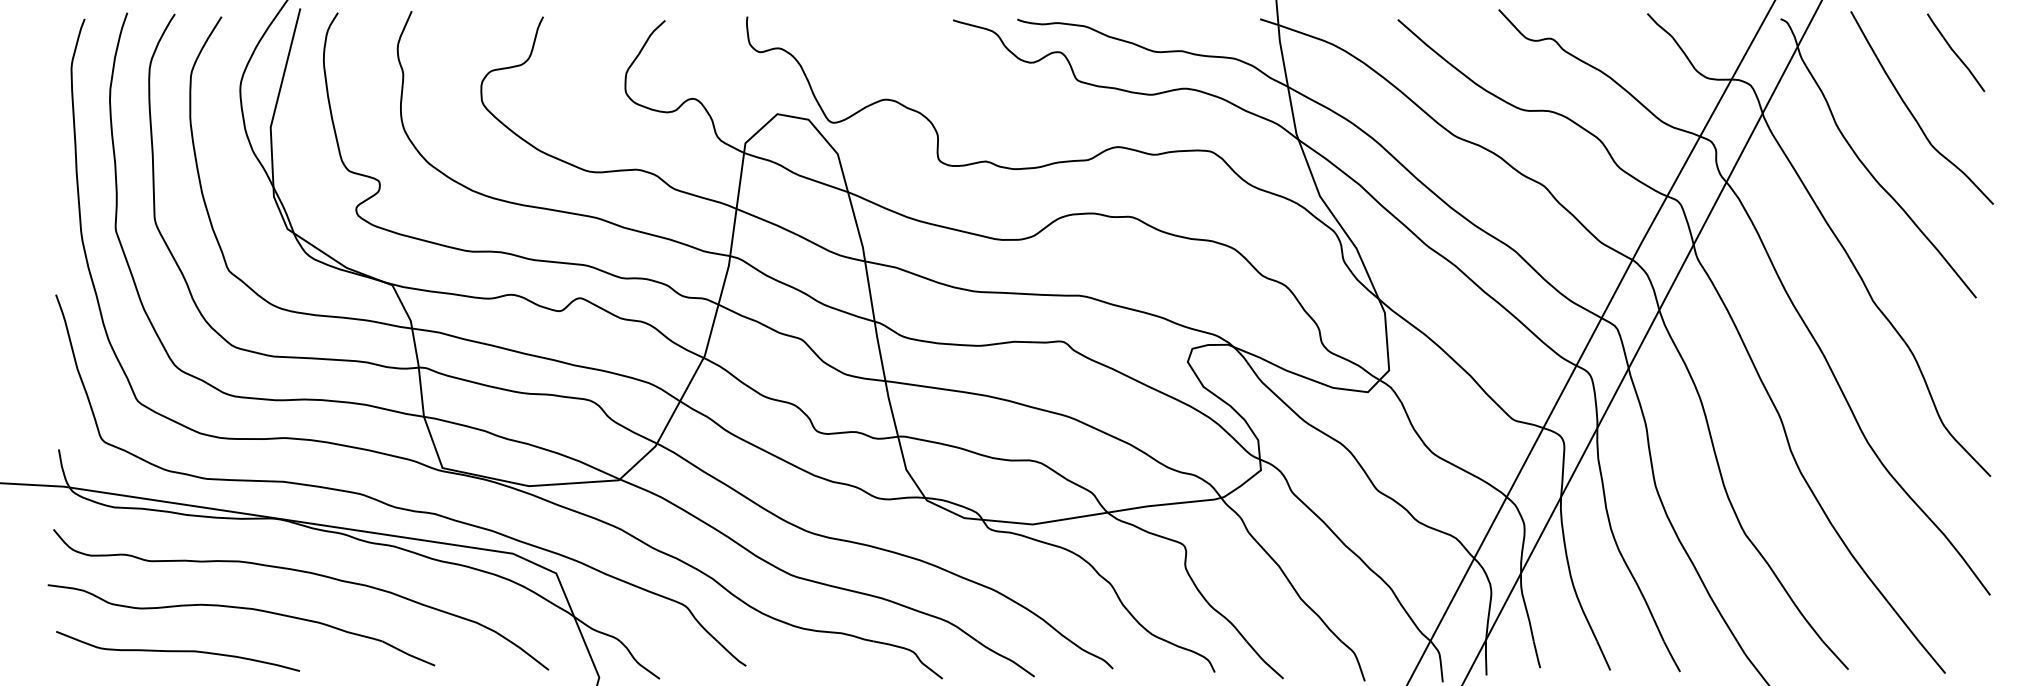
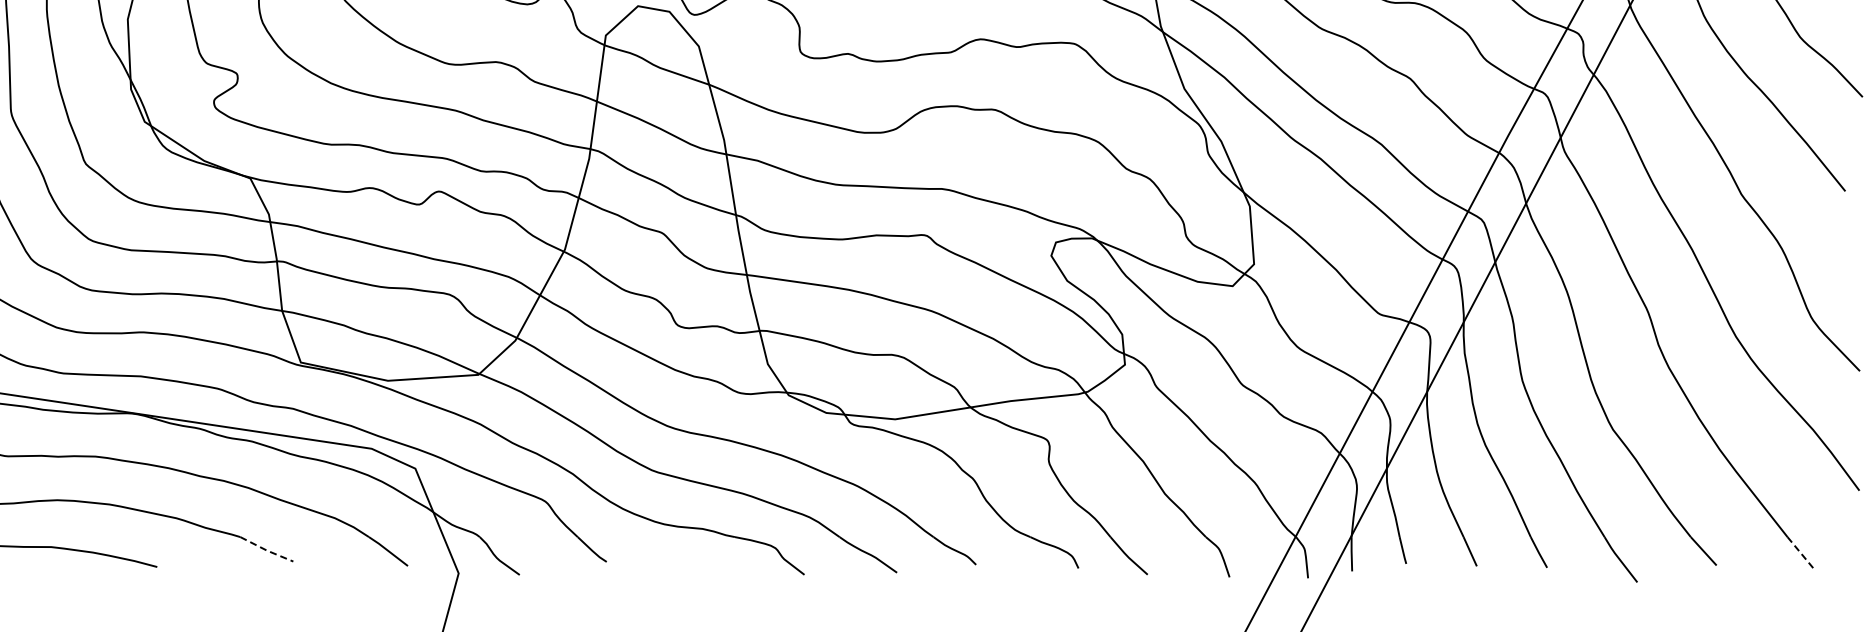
line: (409, 654) -> (267, 550), solid -> dashed
line: (1932, 657) -> (1801, 553), solid -> dashed

